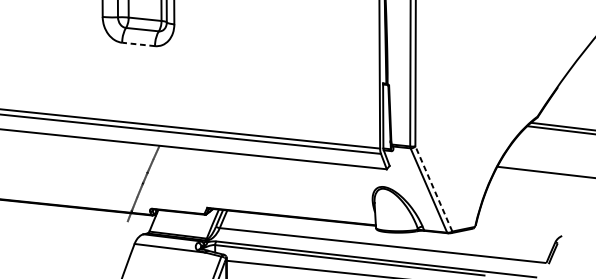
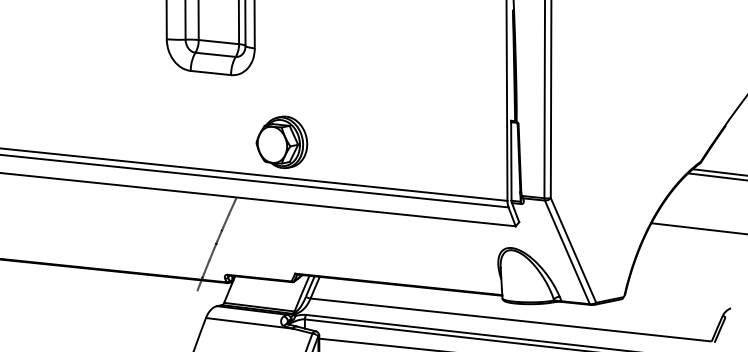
line: (138, 44) -> (210, 72), dashed -> solid
part: (196, 100) -> (281, 141), added
line: (433, 188) -> (573, 249), dashed -> solid

